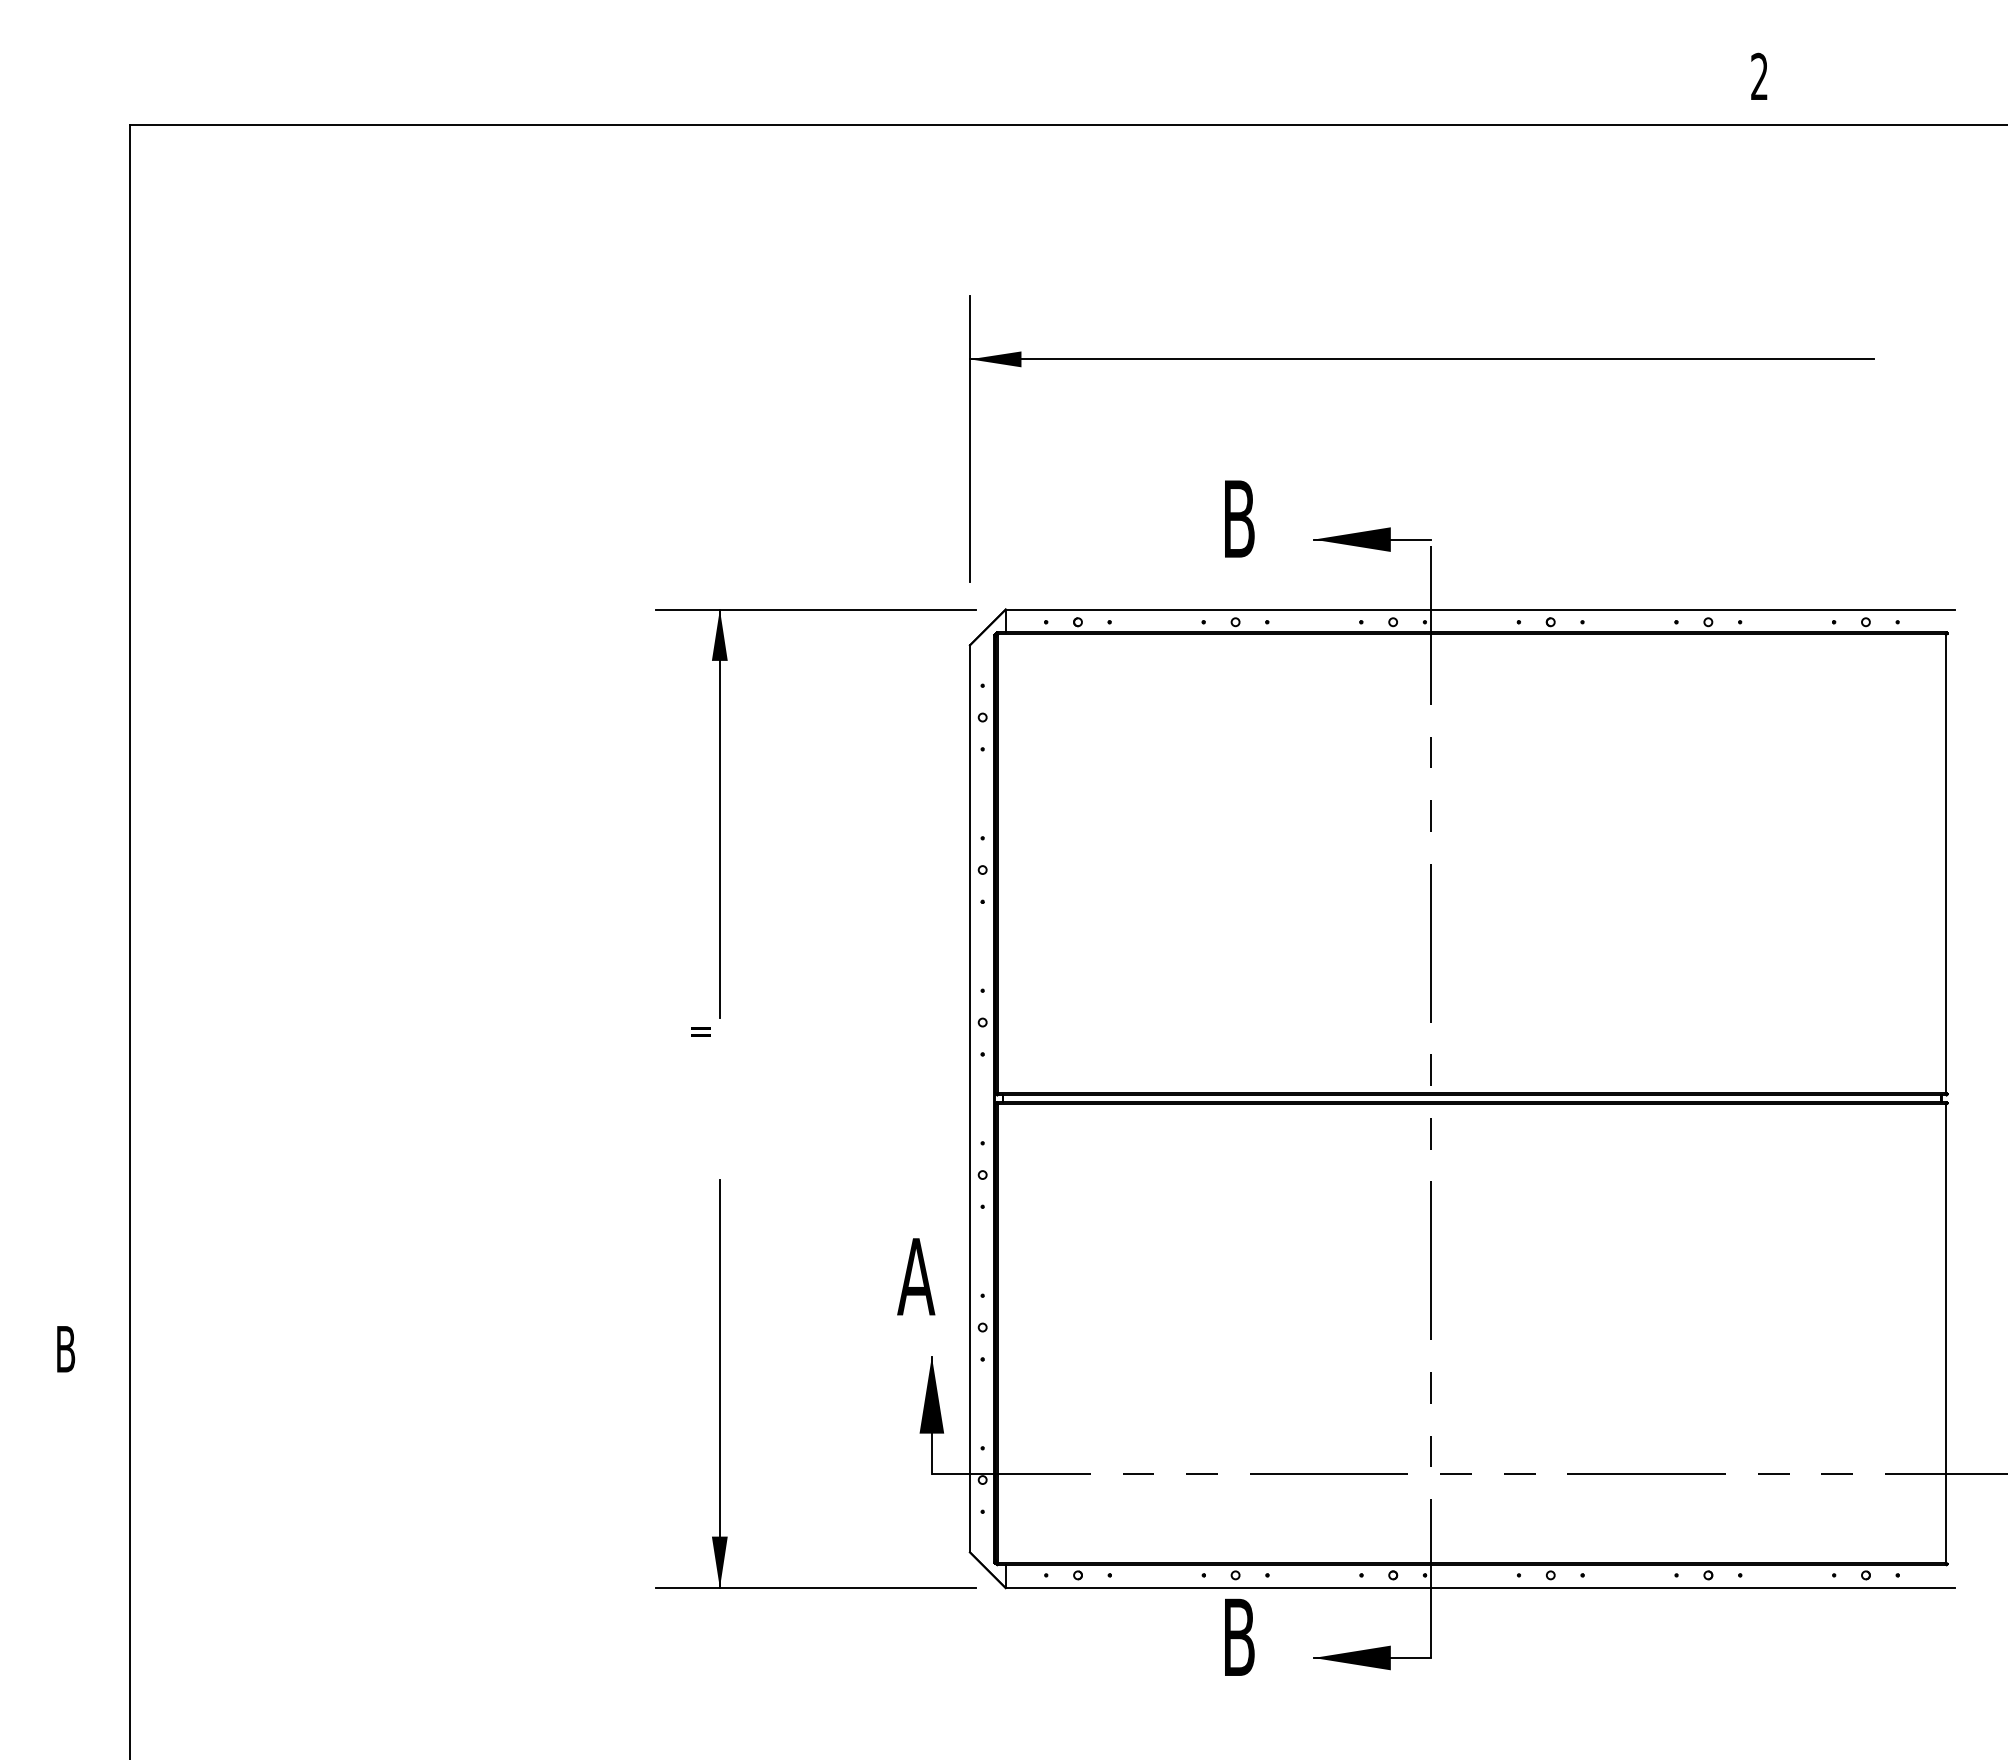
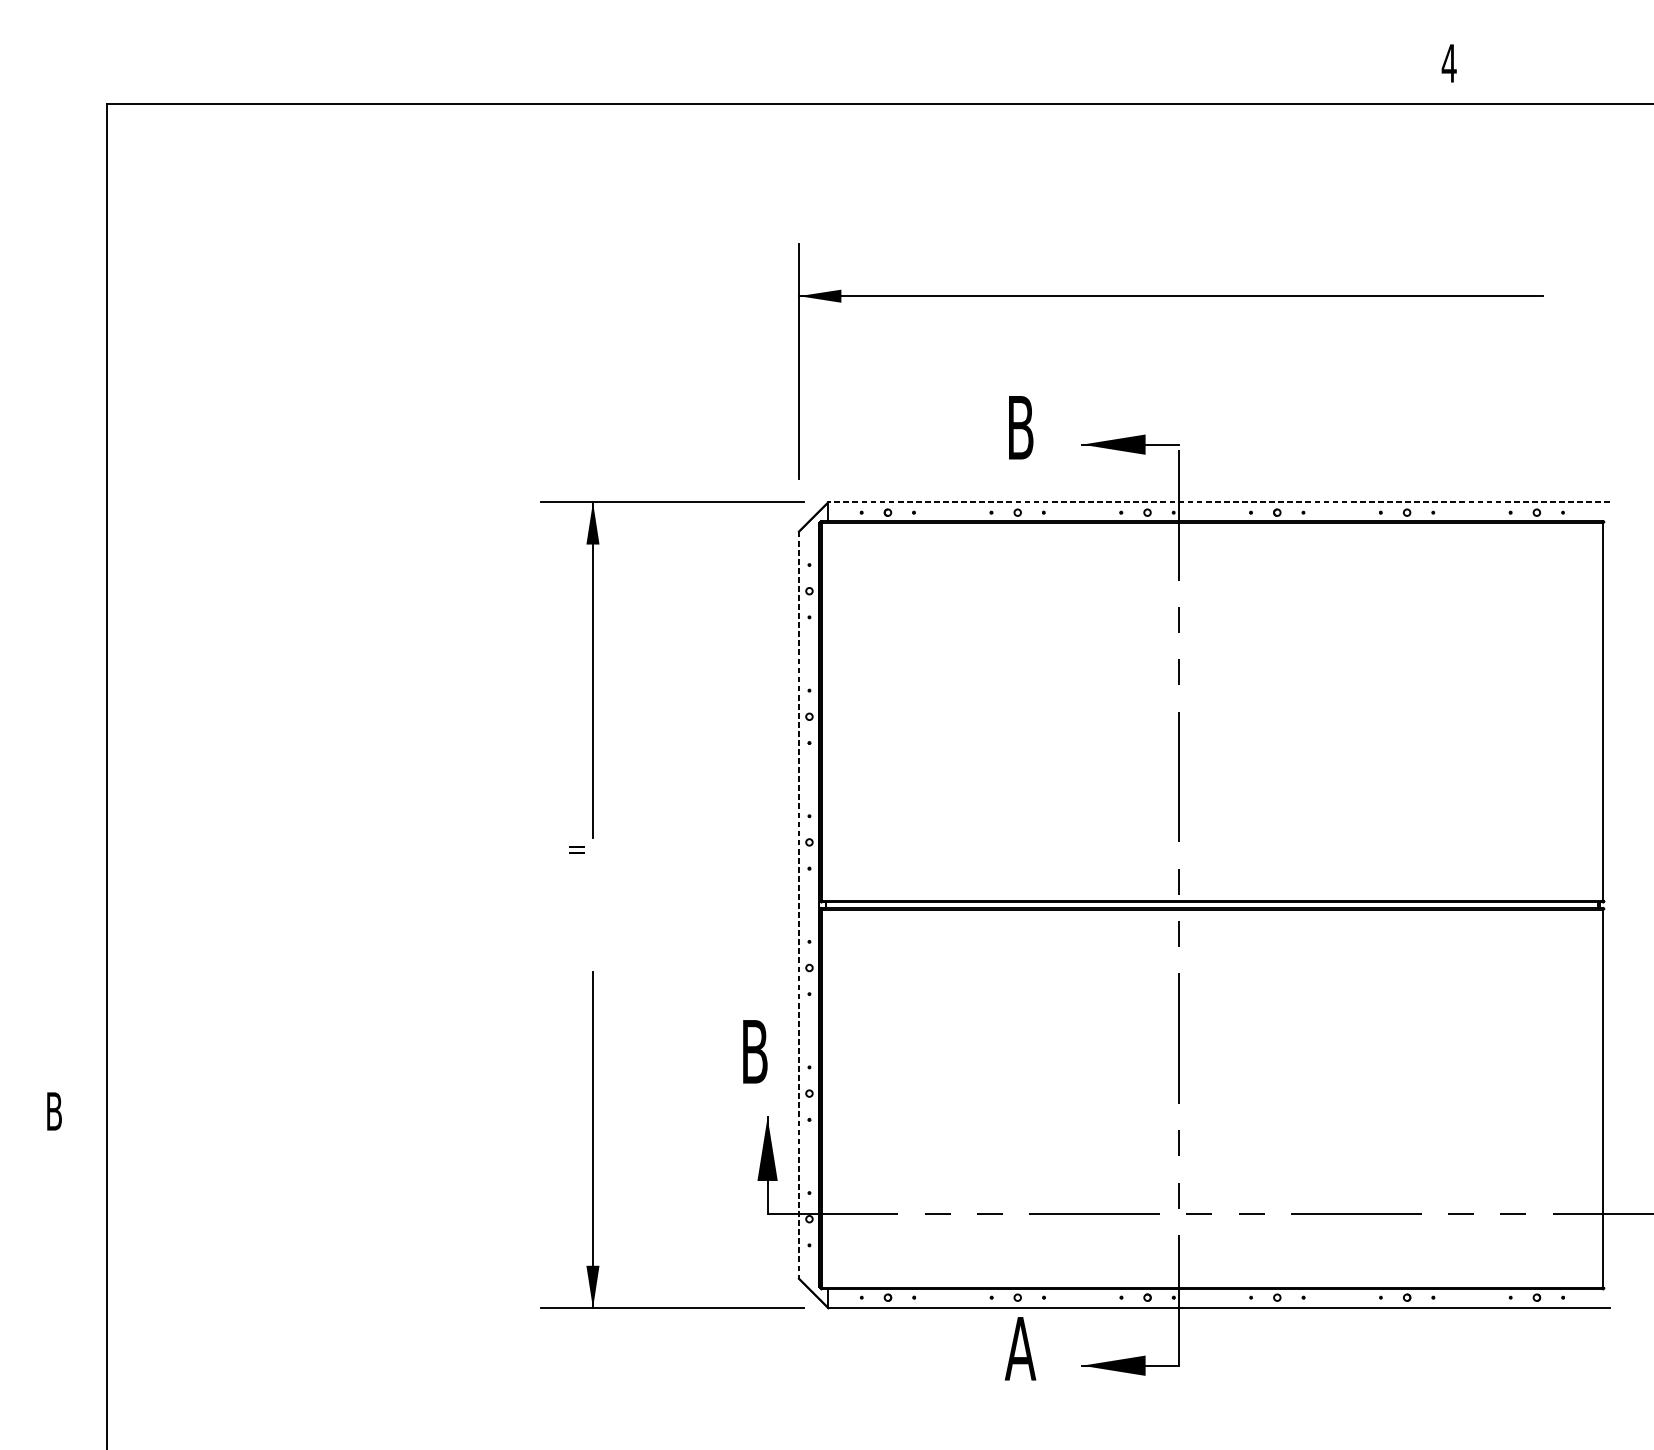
text: (1759, 75) -> (1449, 62), 2 -> 4
line: (1480, 609) -> (1219, 502), solid -> dashed
line: (970, 1098) -> (799, 904), solid -> dashed
text: (916, 1276) -> (754, 1051), A -> B
text: (1238, 1636) -> (1020, 1348), B -> A

